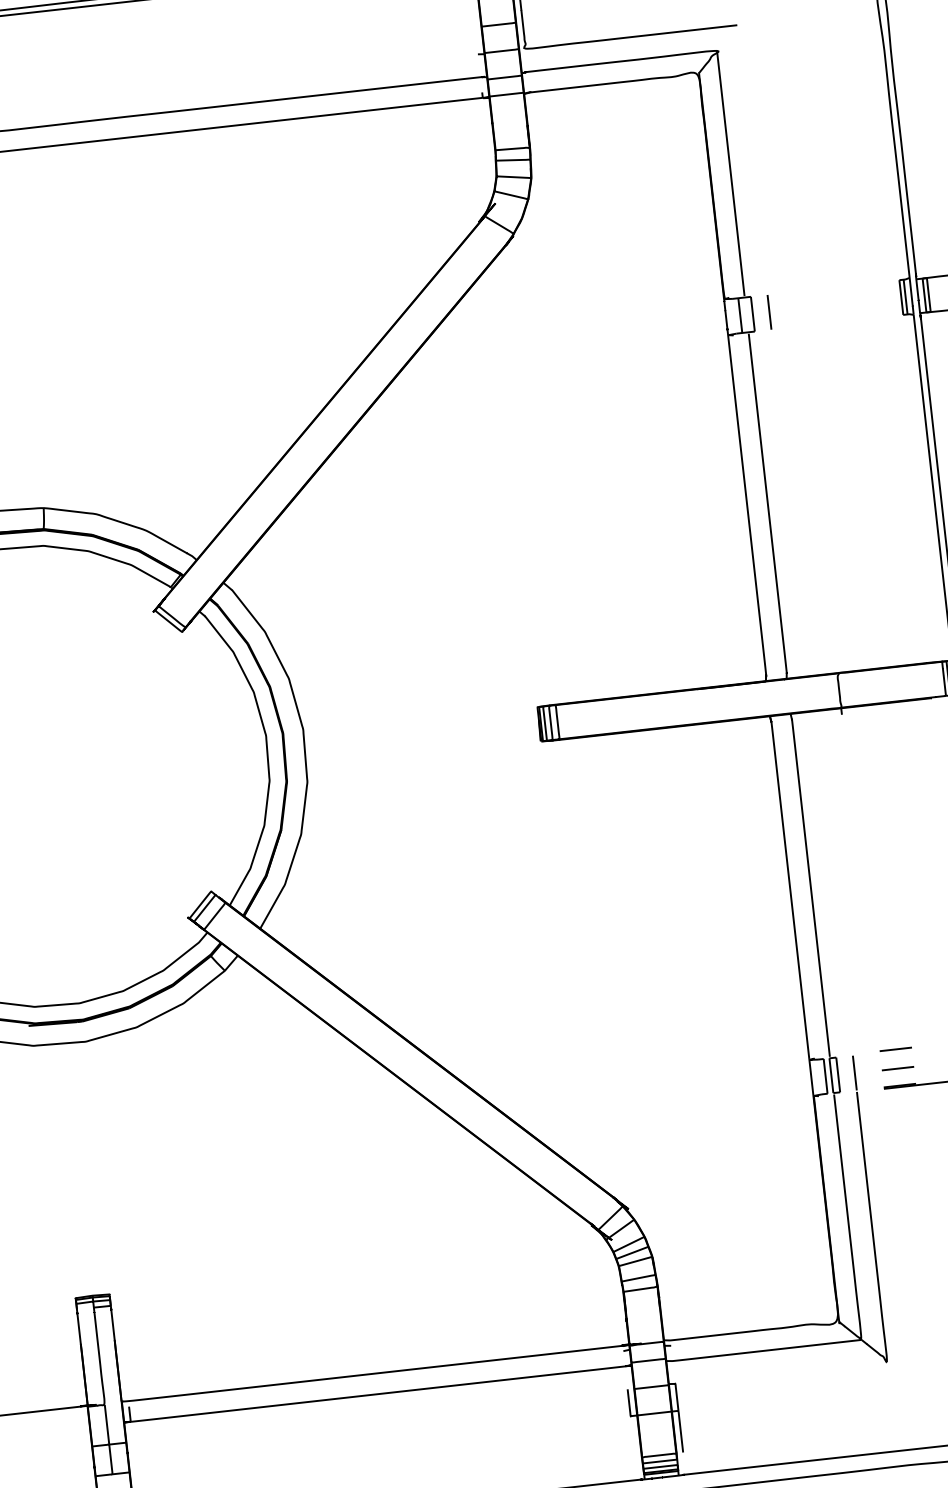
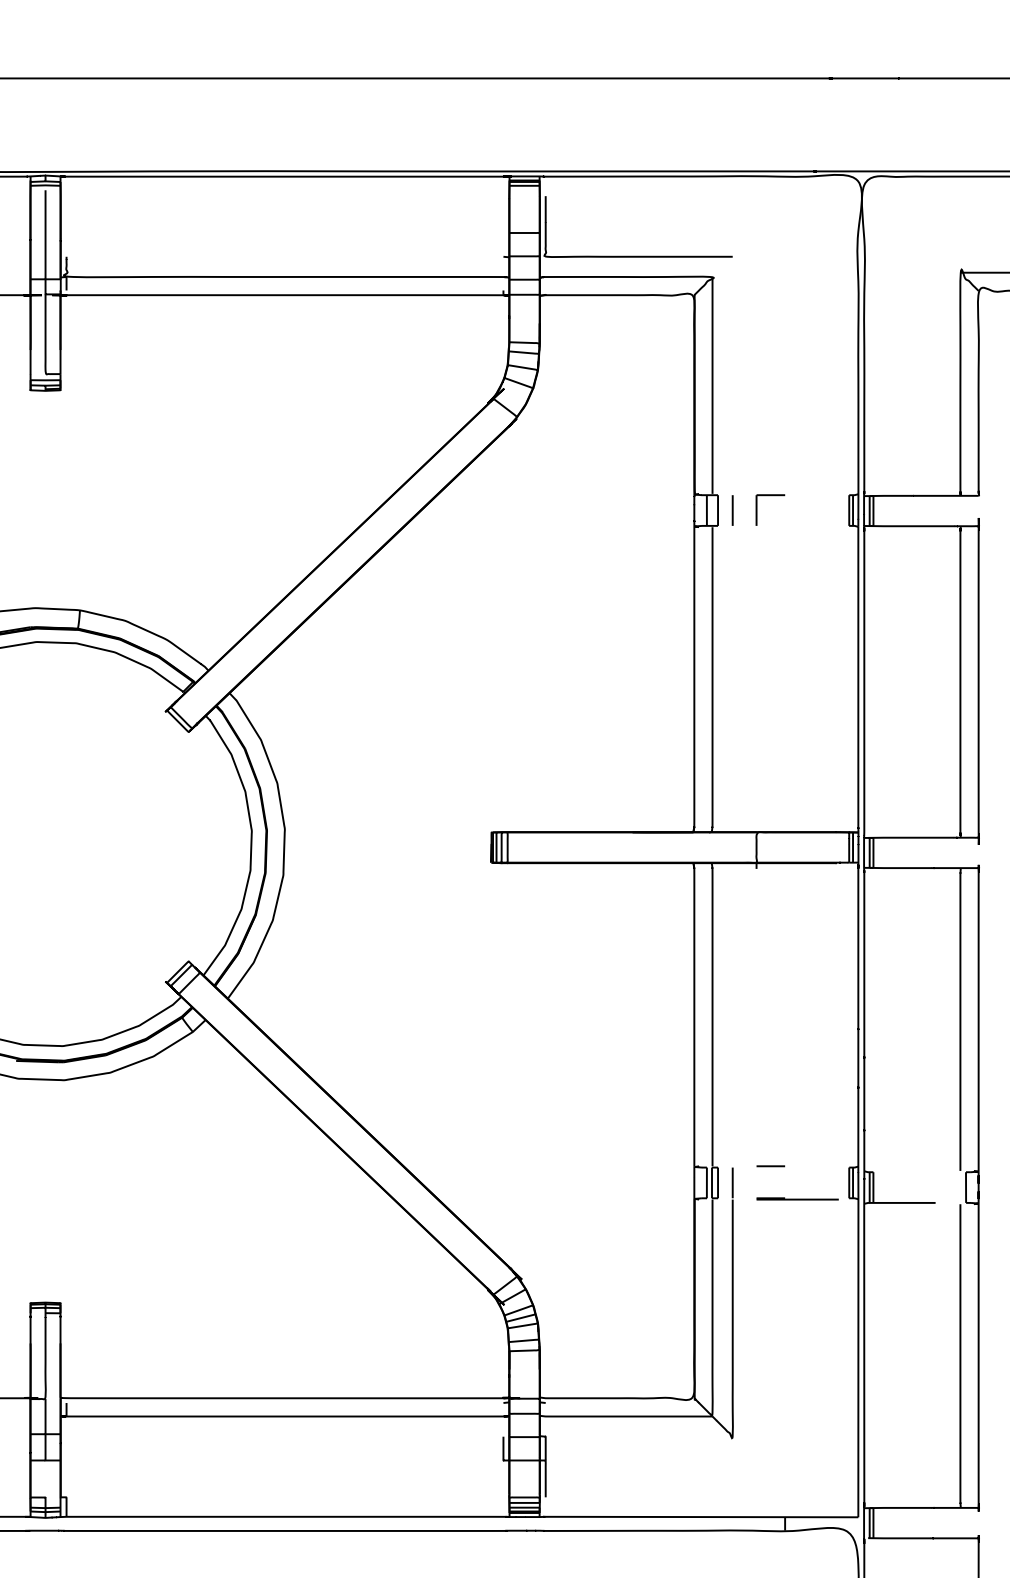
part: (810, 291) -> (770, 496), added
line: (897, 1068) -> (770, 1183), removed

